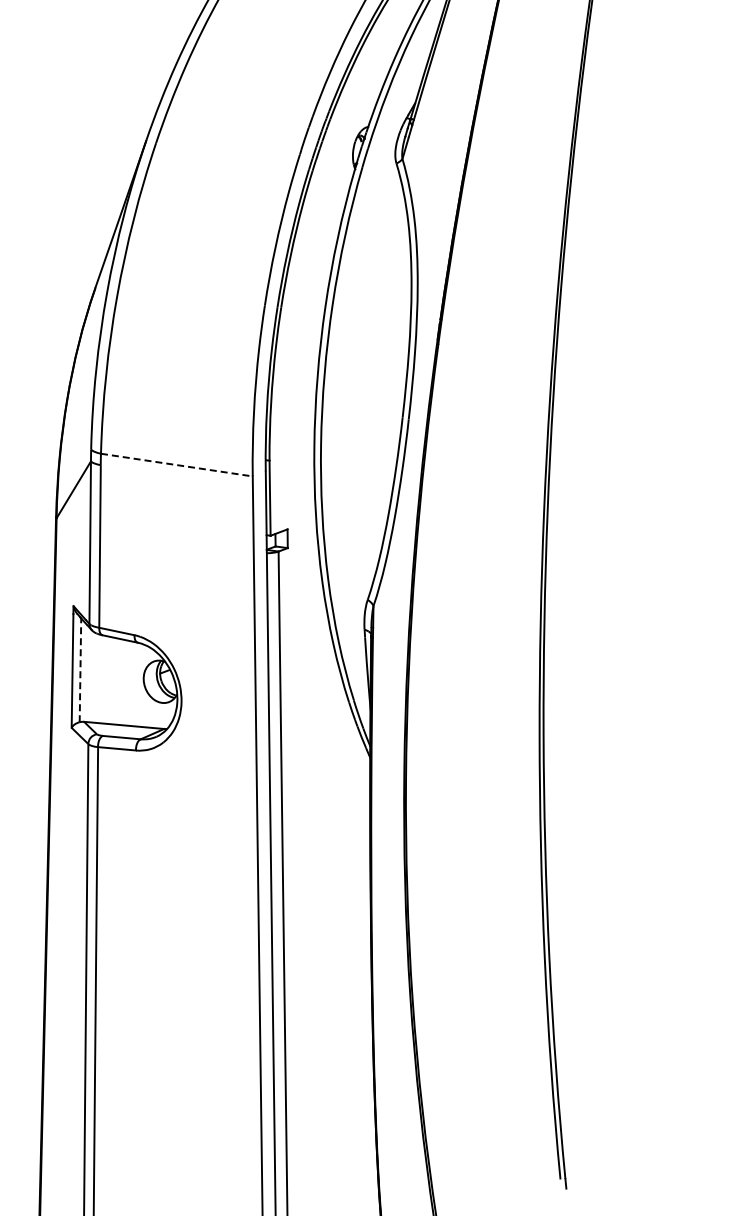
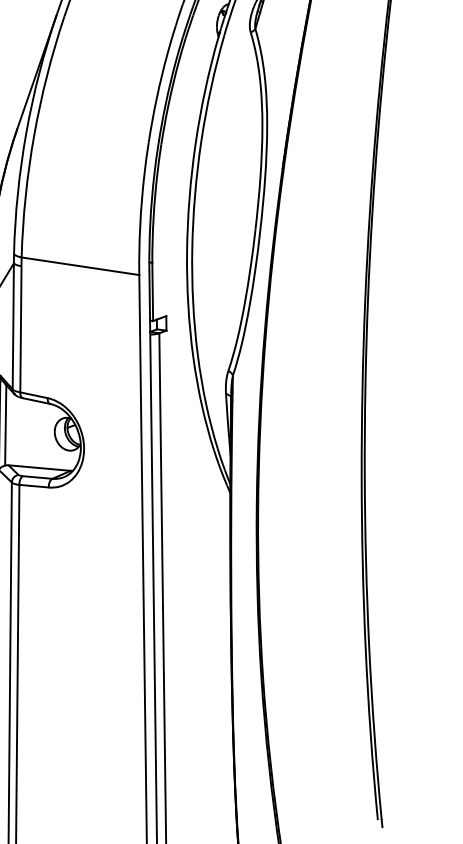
line: (176, 465) -> (80, 266), dashed -> solid
line: (80, 669) -> (5, 424), dashed -> solid

